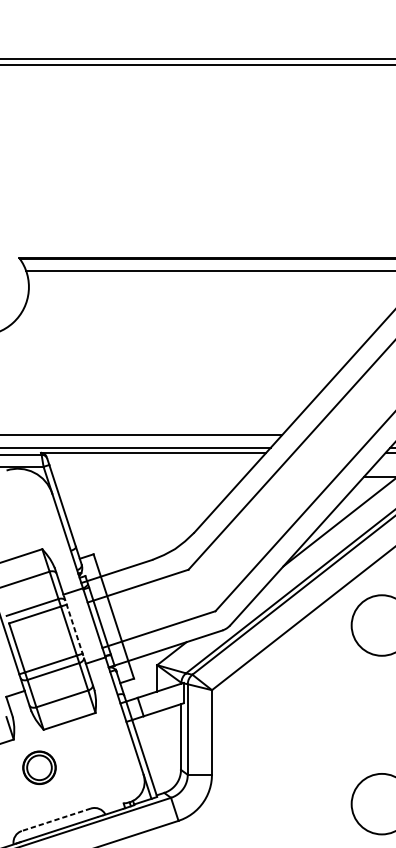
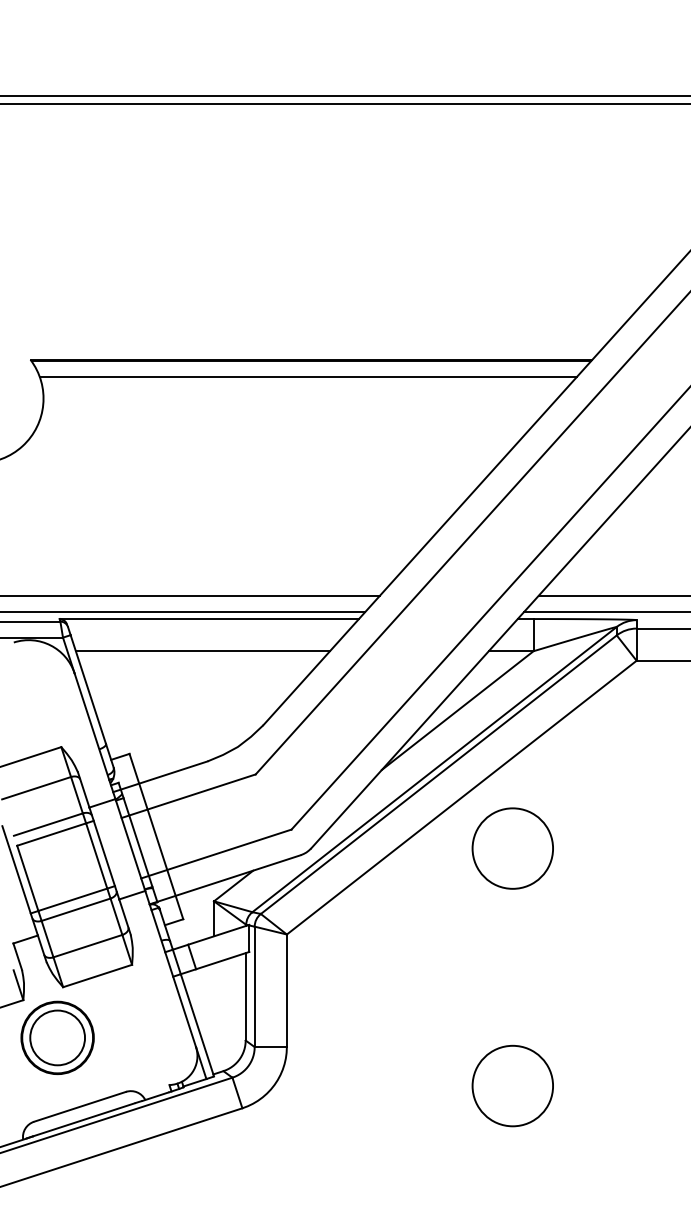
line: (148, 477) -> (202, 651), added
line: (74, 629) -> (104, 853), dashed -> solid
part: (39, 767) -> (57, 1037), size x1.67
line: (55, 819) -> (79, 1106), dashed -> solid

